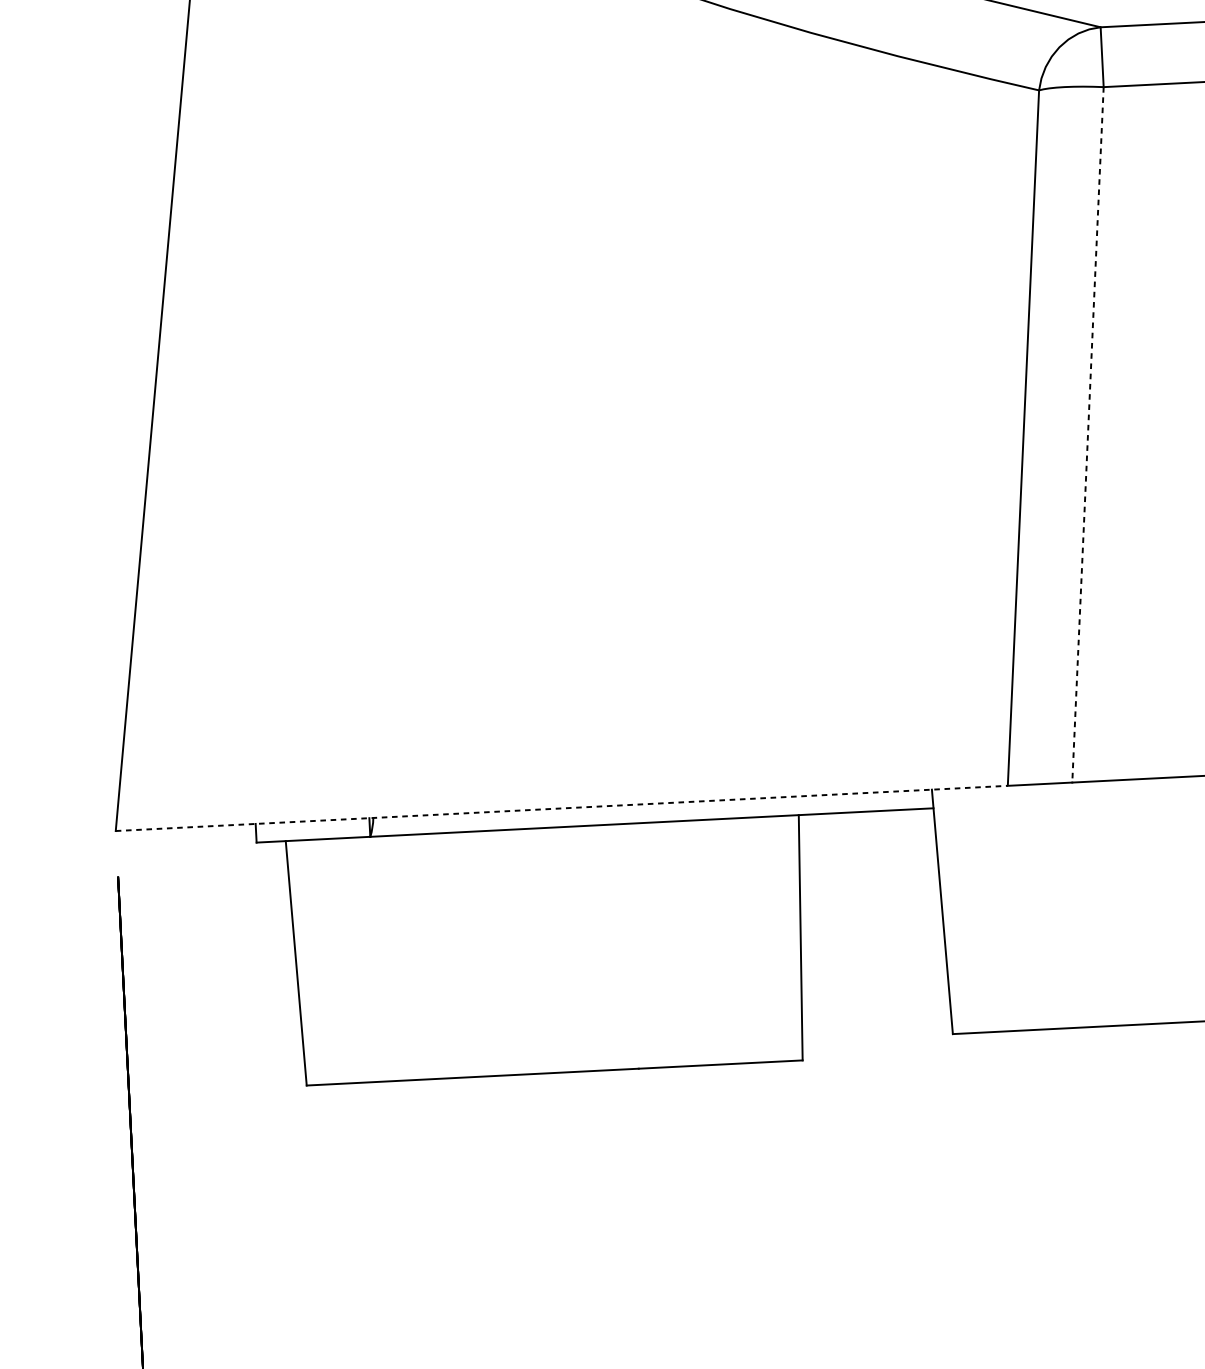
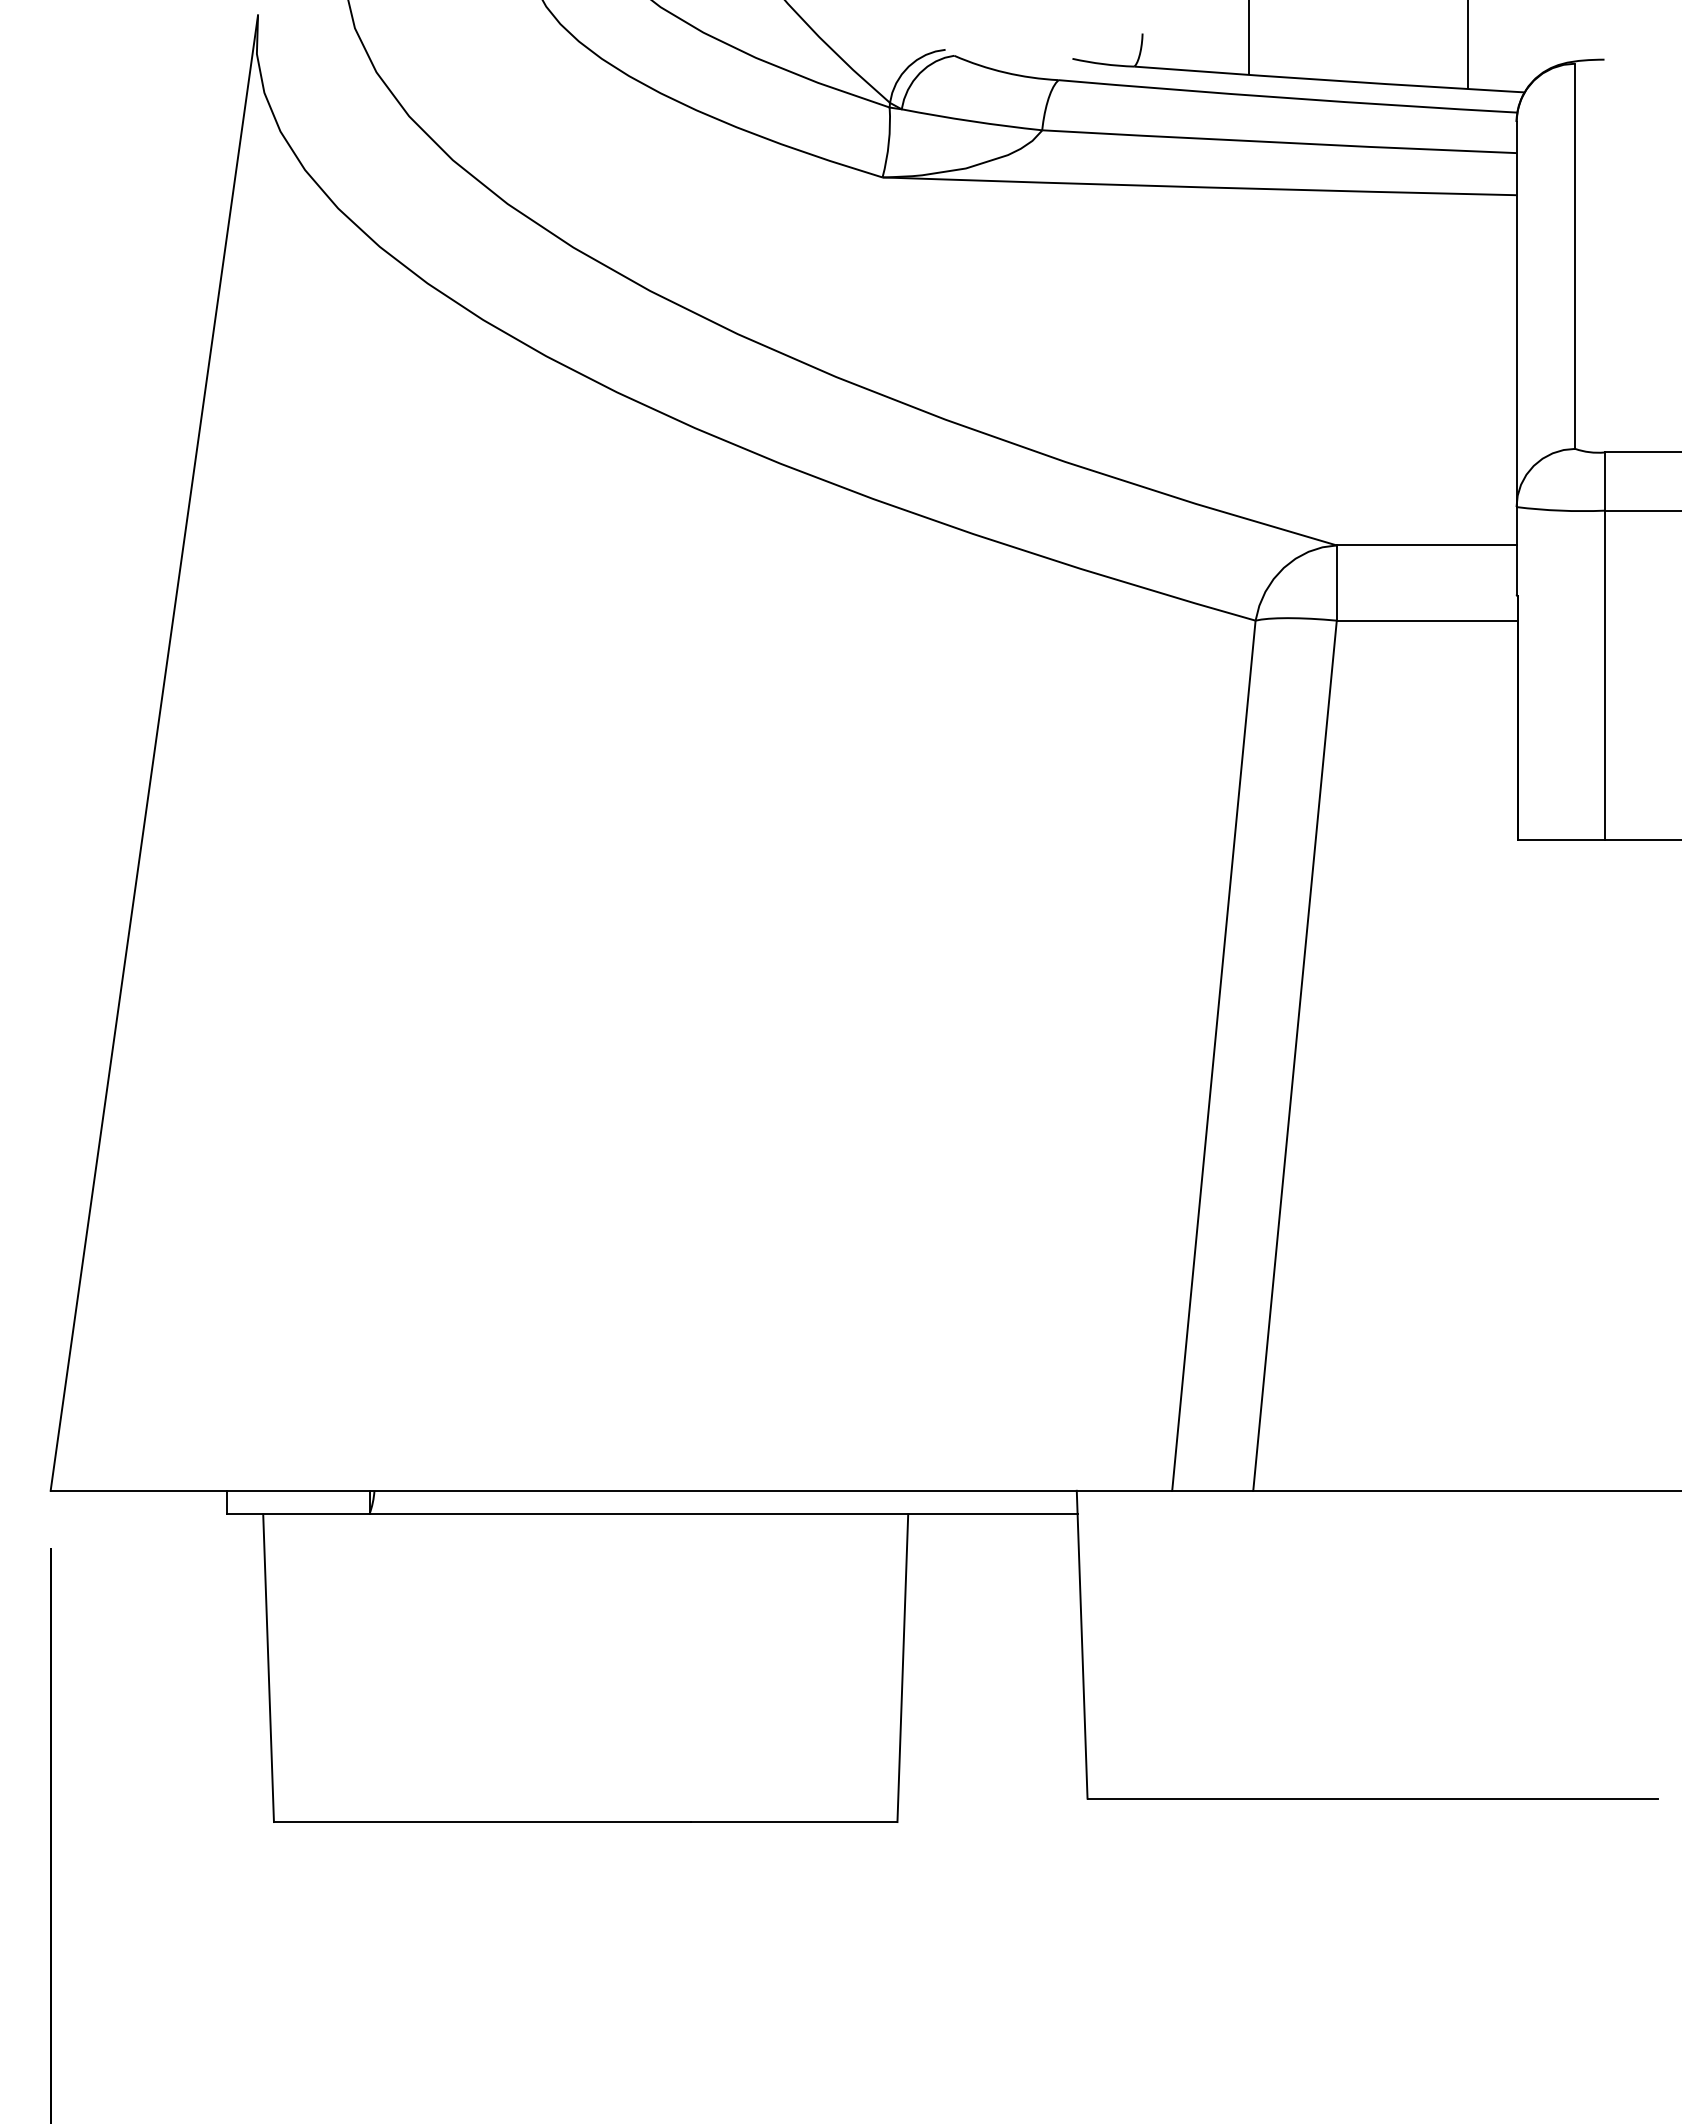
line: (1087, 435) -> (1294, 1056), dashed -> solid
line: (561, 808) -> (611, 1490), dashed -> solid

